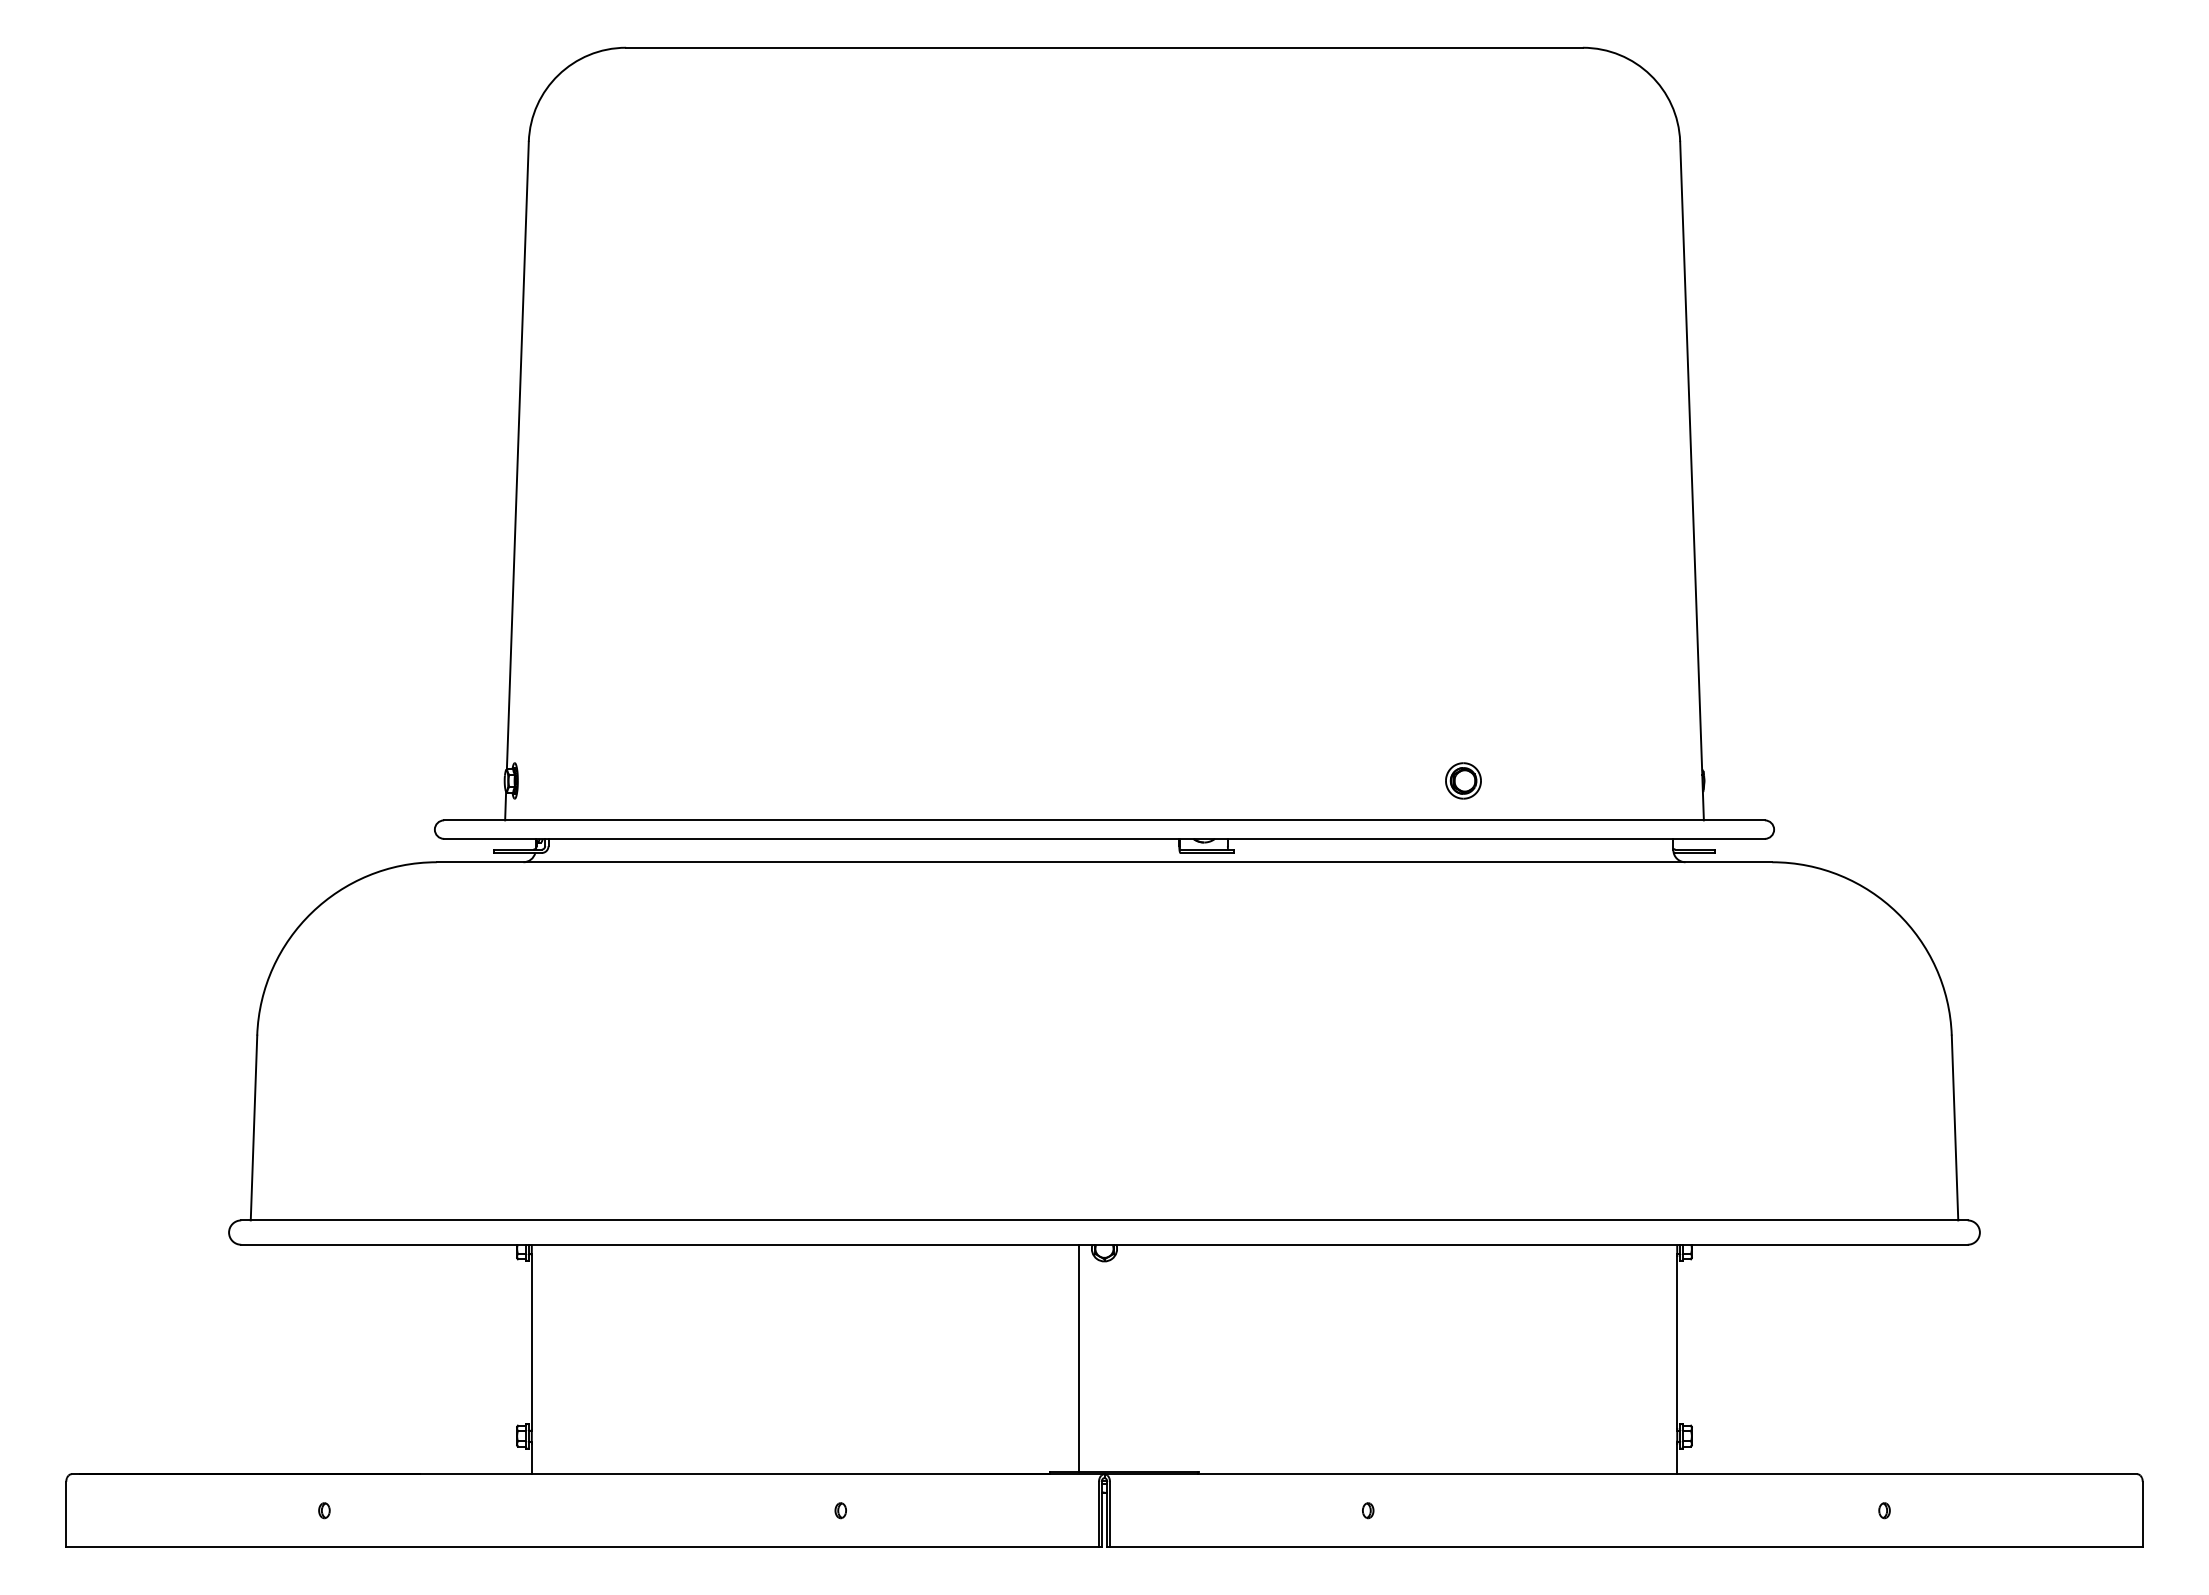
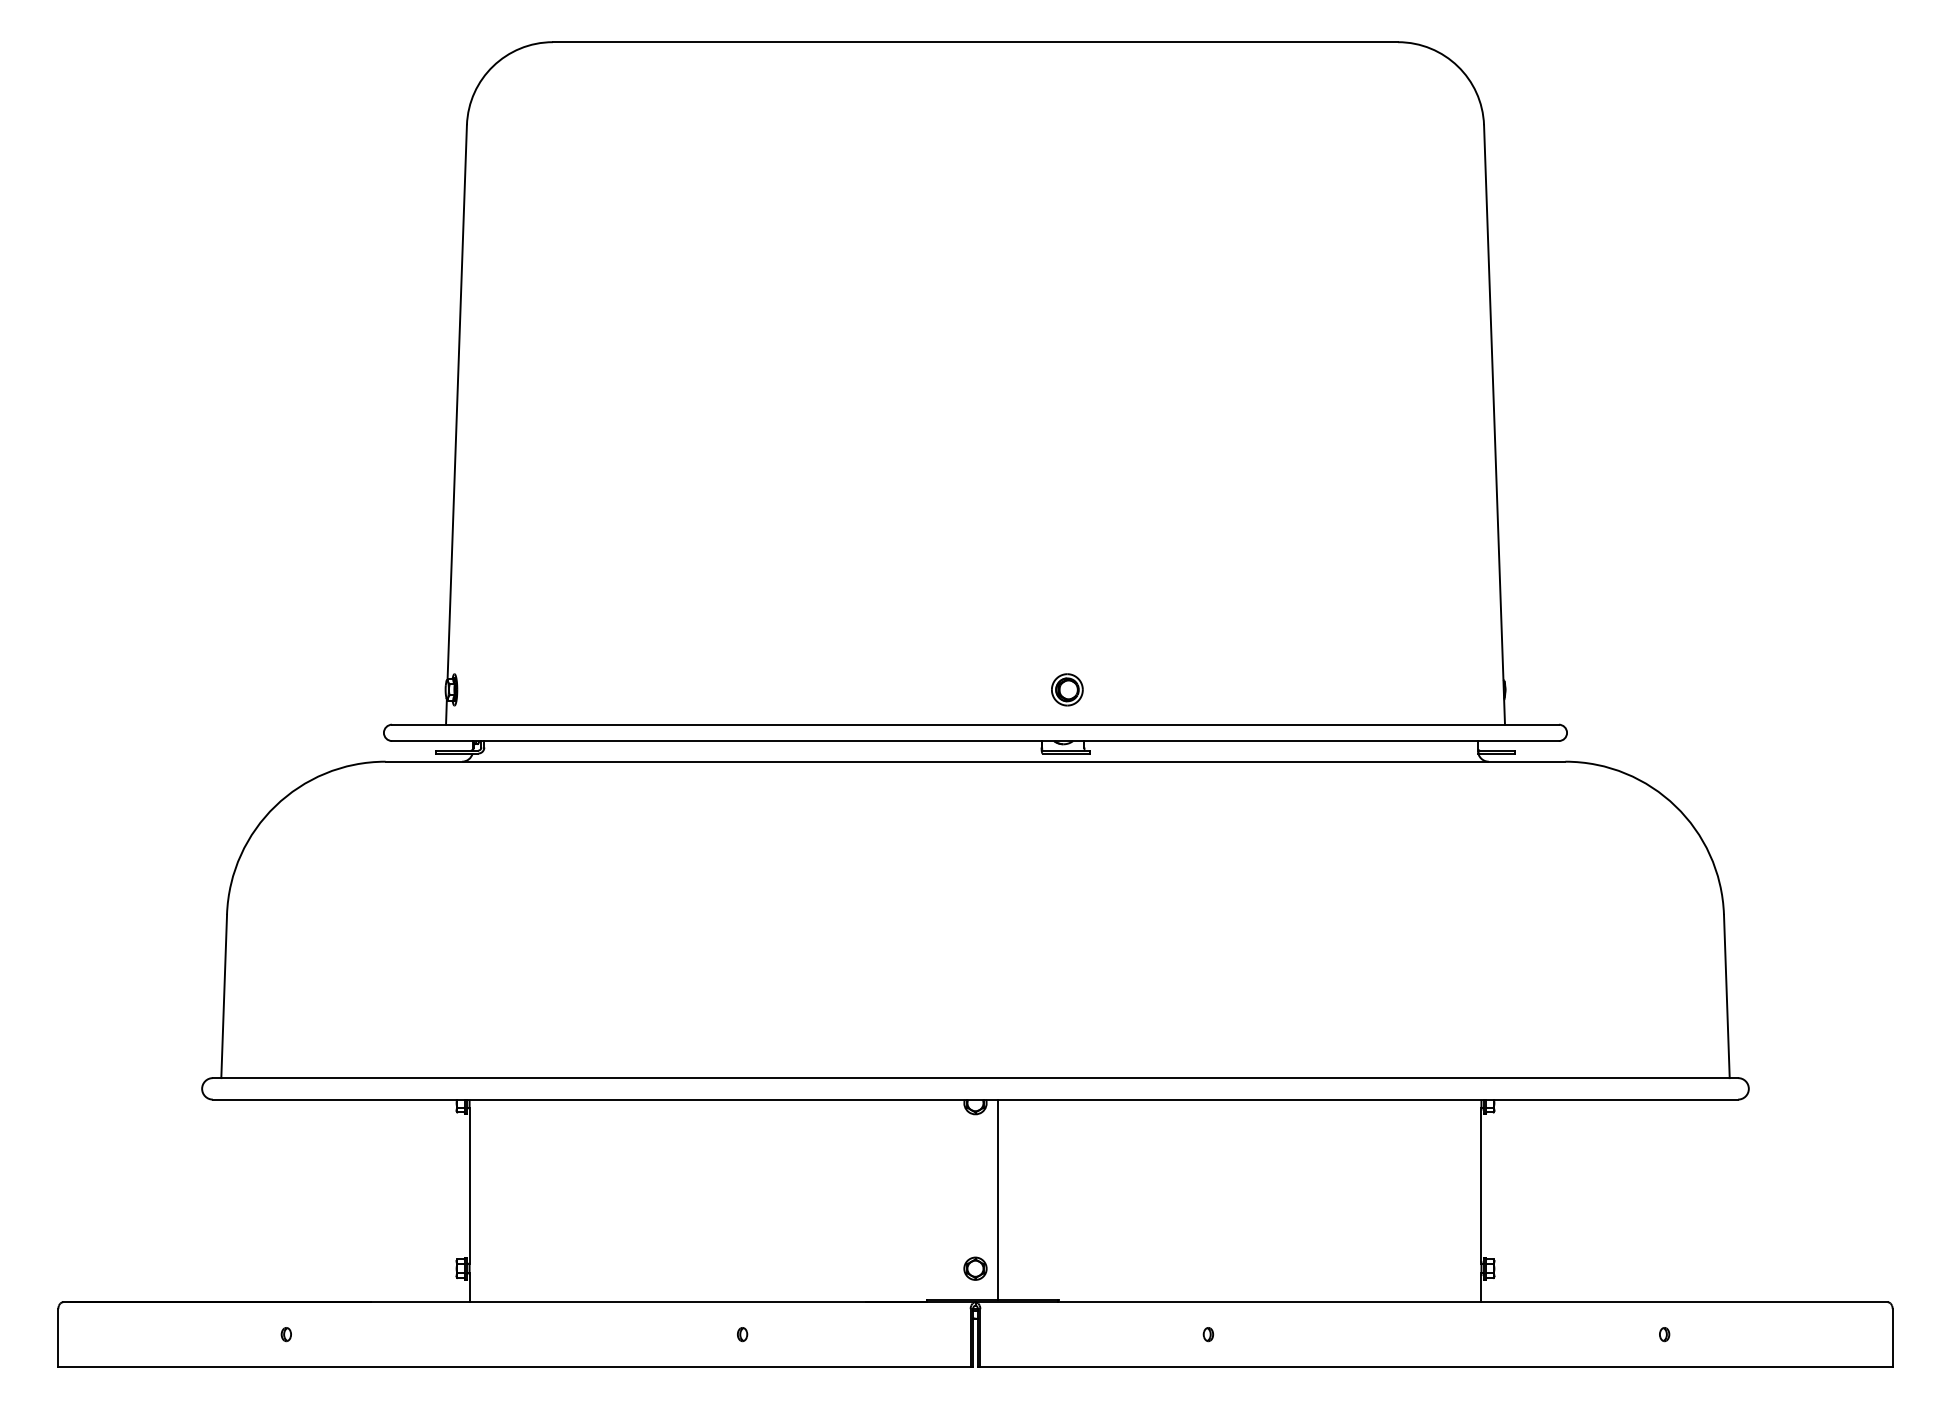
part: (1463, 780) -> (1067, 689), moved
line: (1079, 1357) -> (997, 1199), moved
part: (1104, 1435) -> (975, 1268), added

